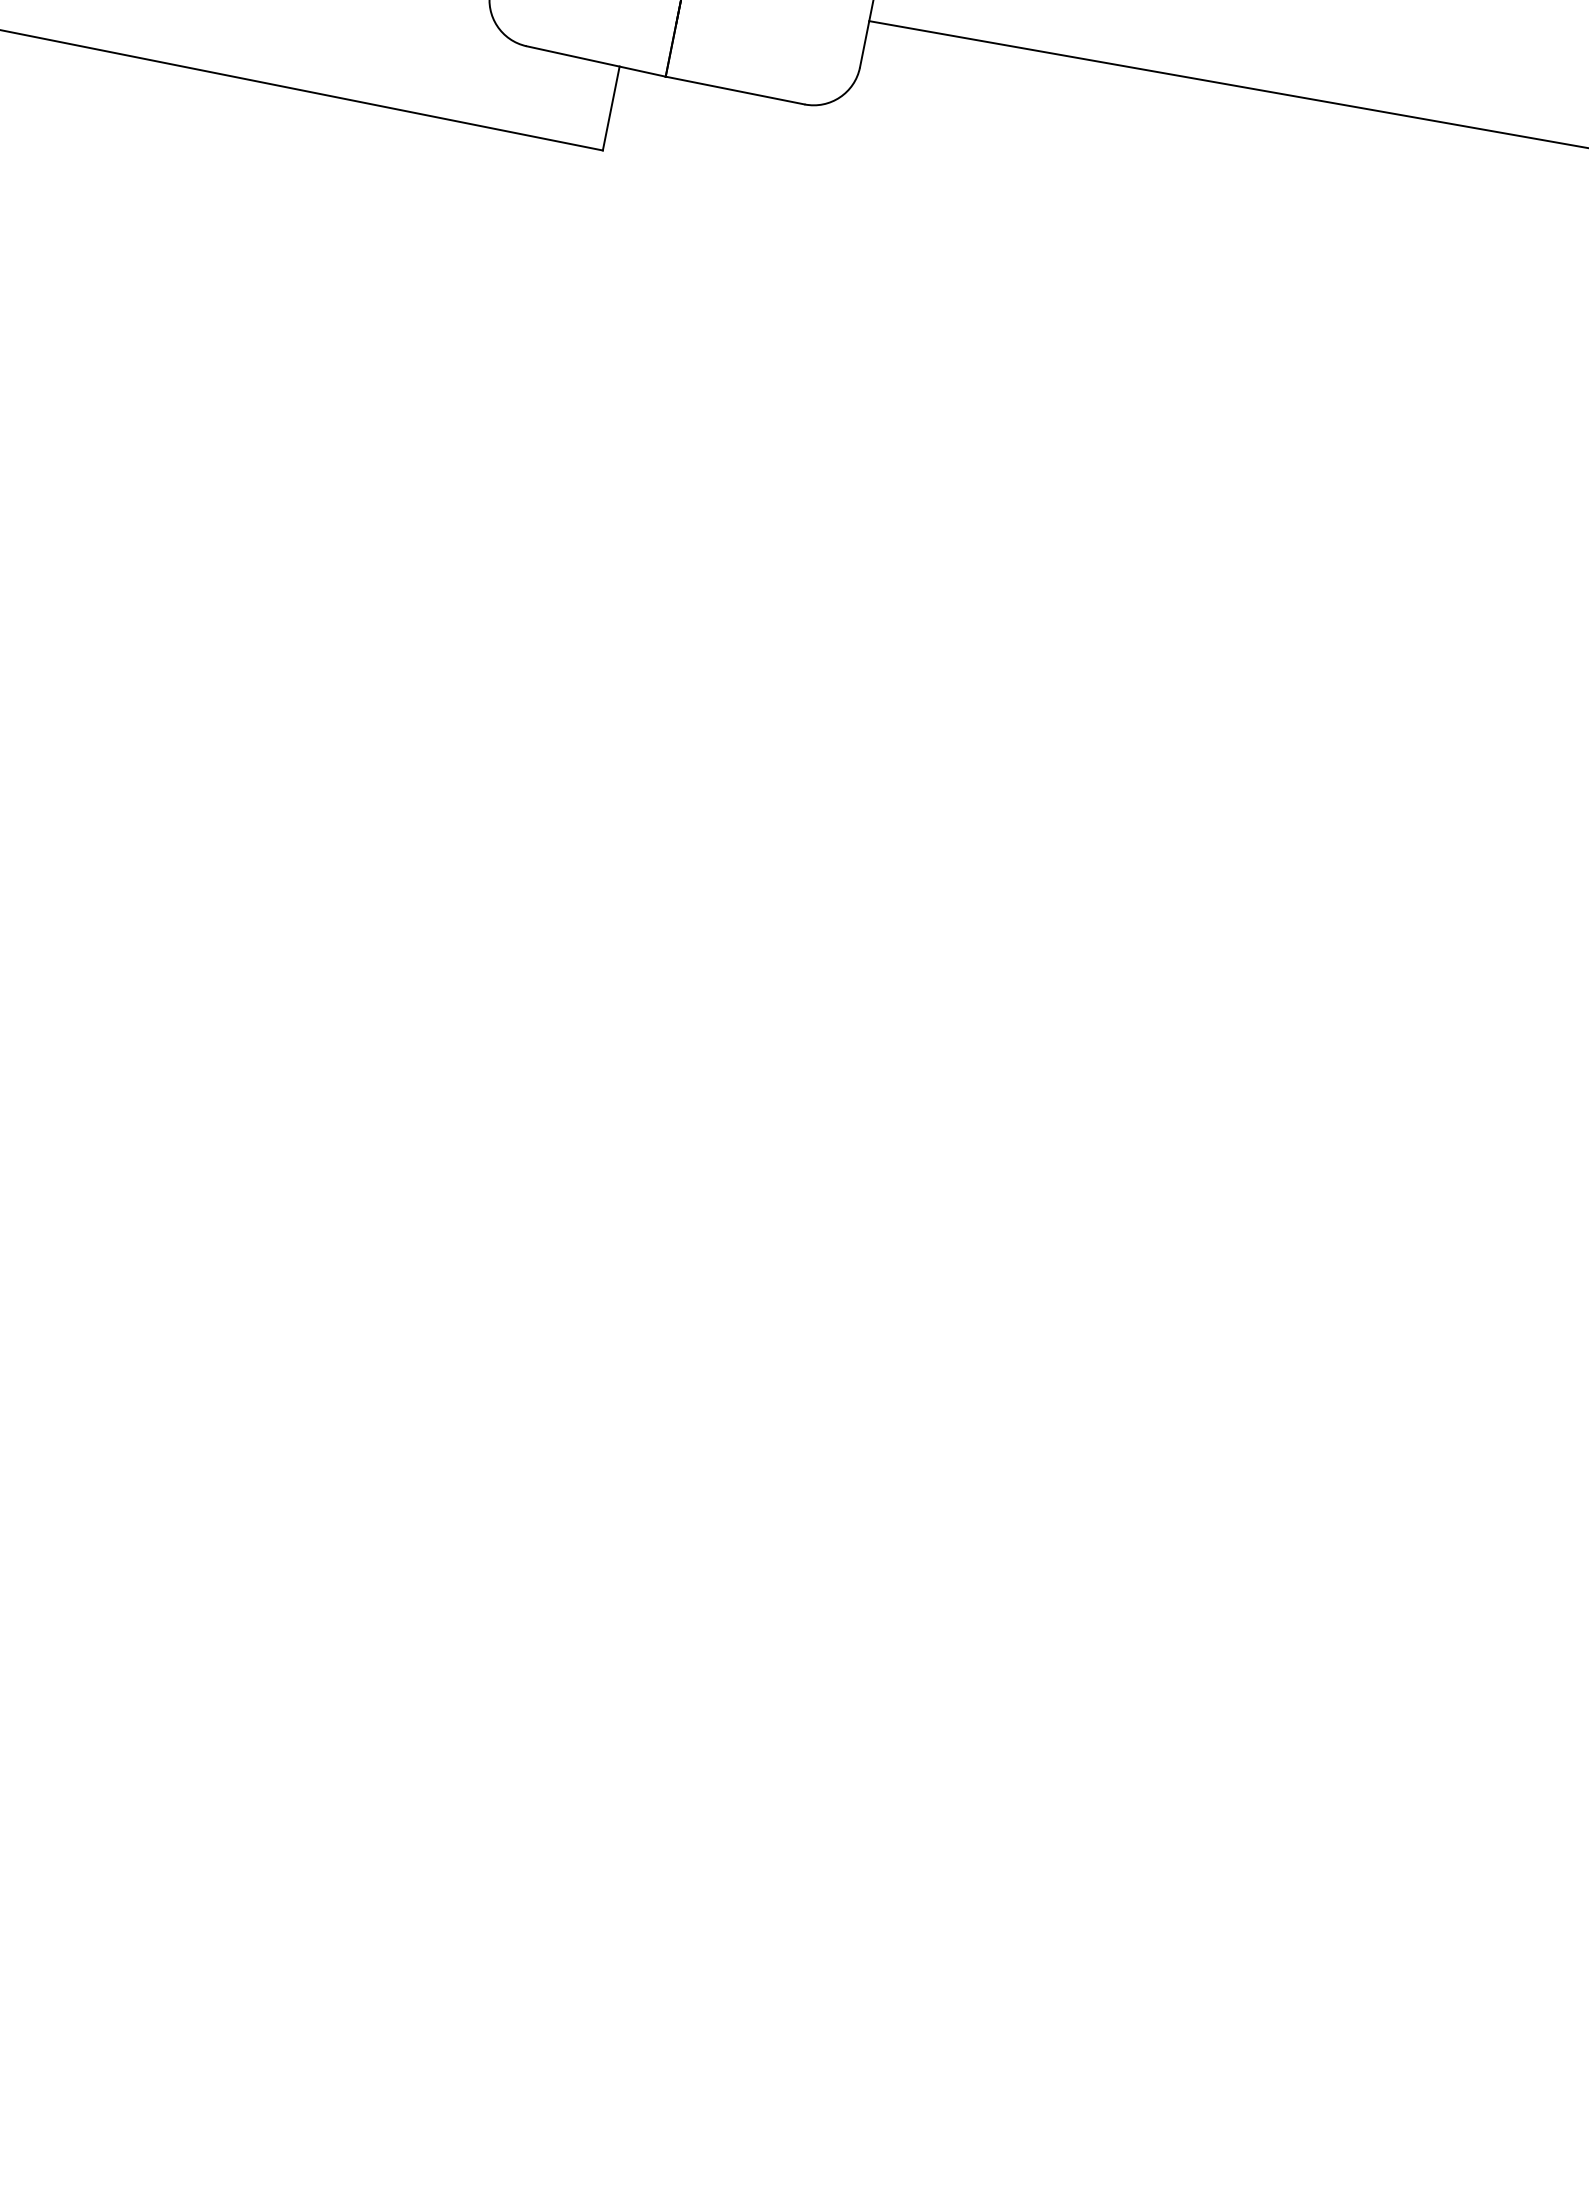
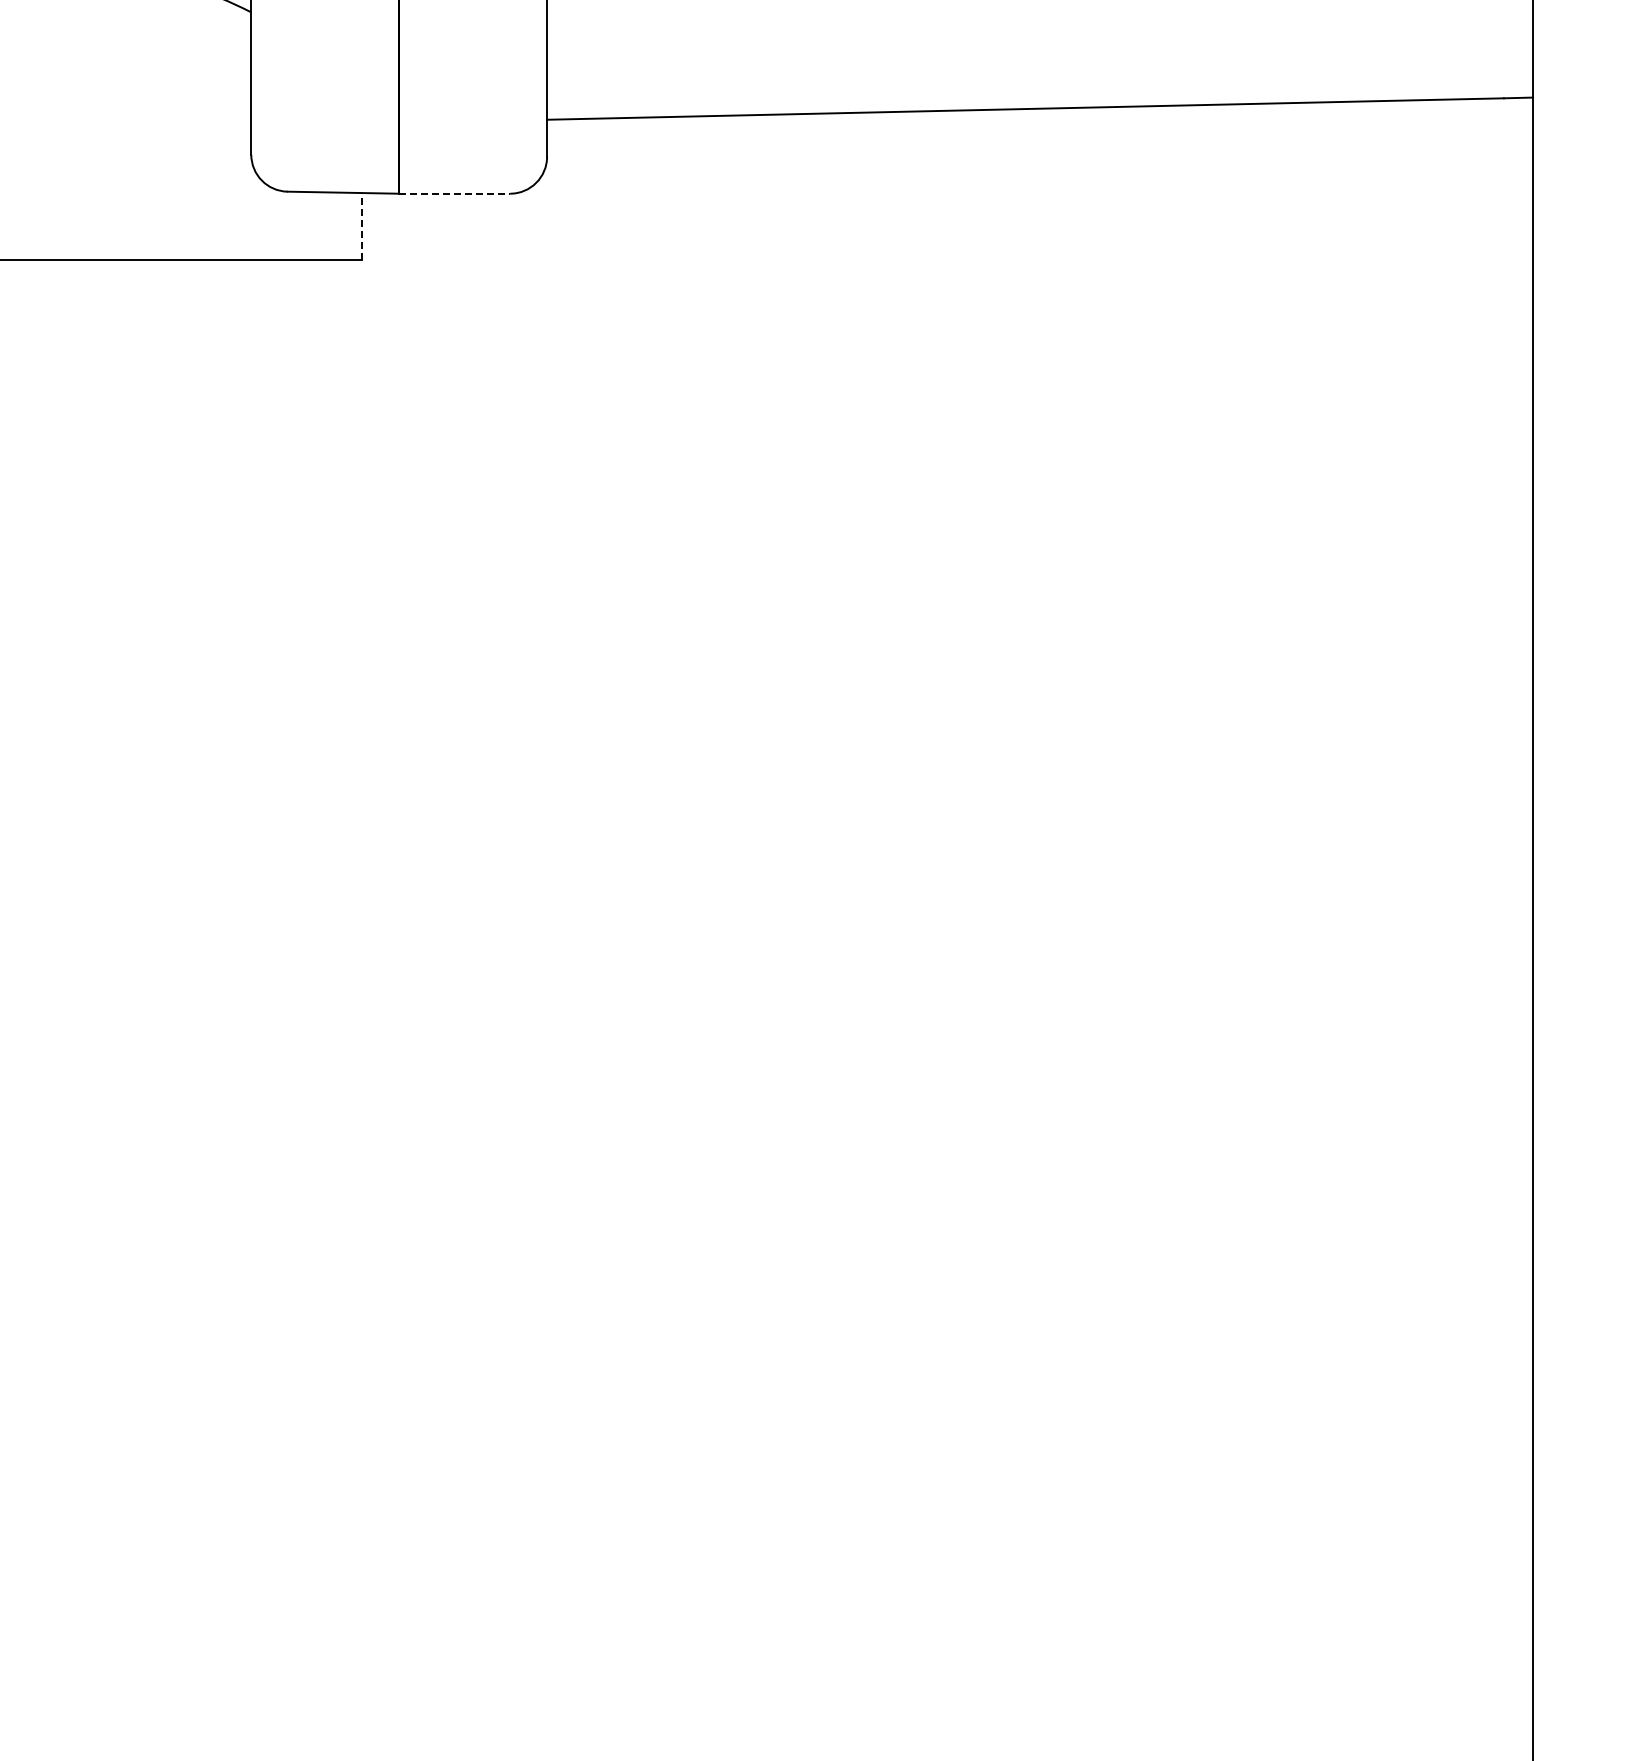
line: (736, 90) -> (455, 193), solid -> dashed
line: (611, 108) -> (362, 226), solid -> dashed

